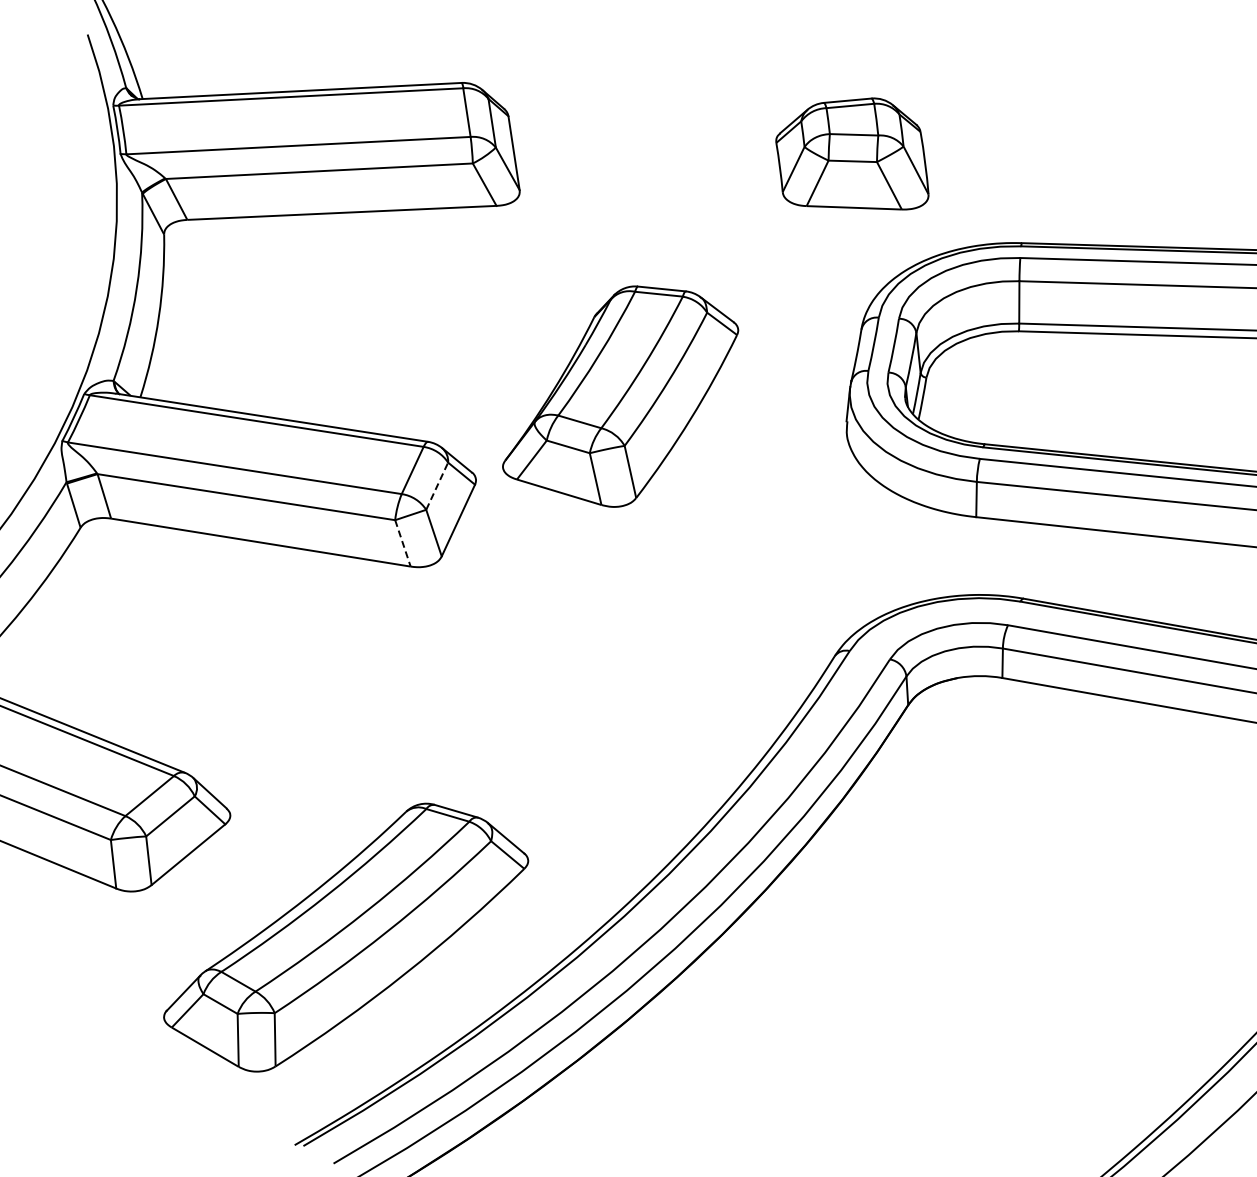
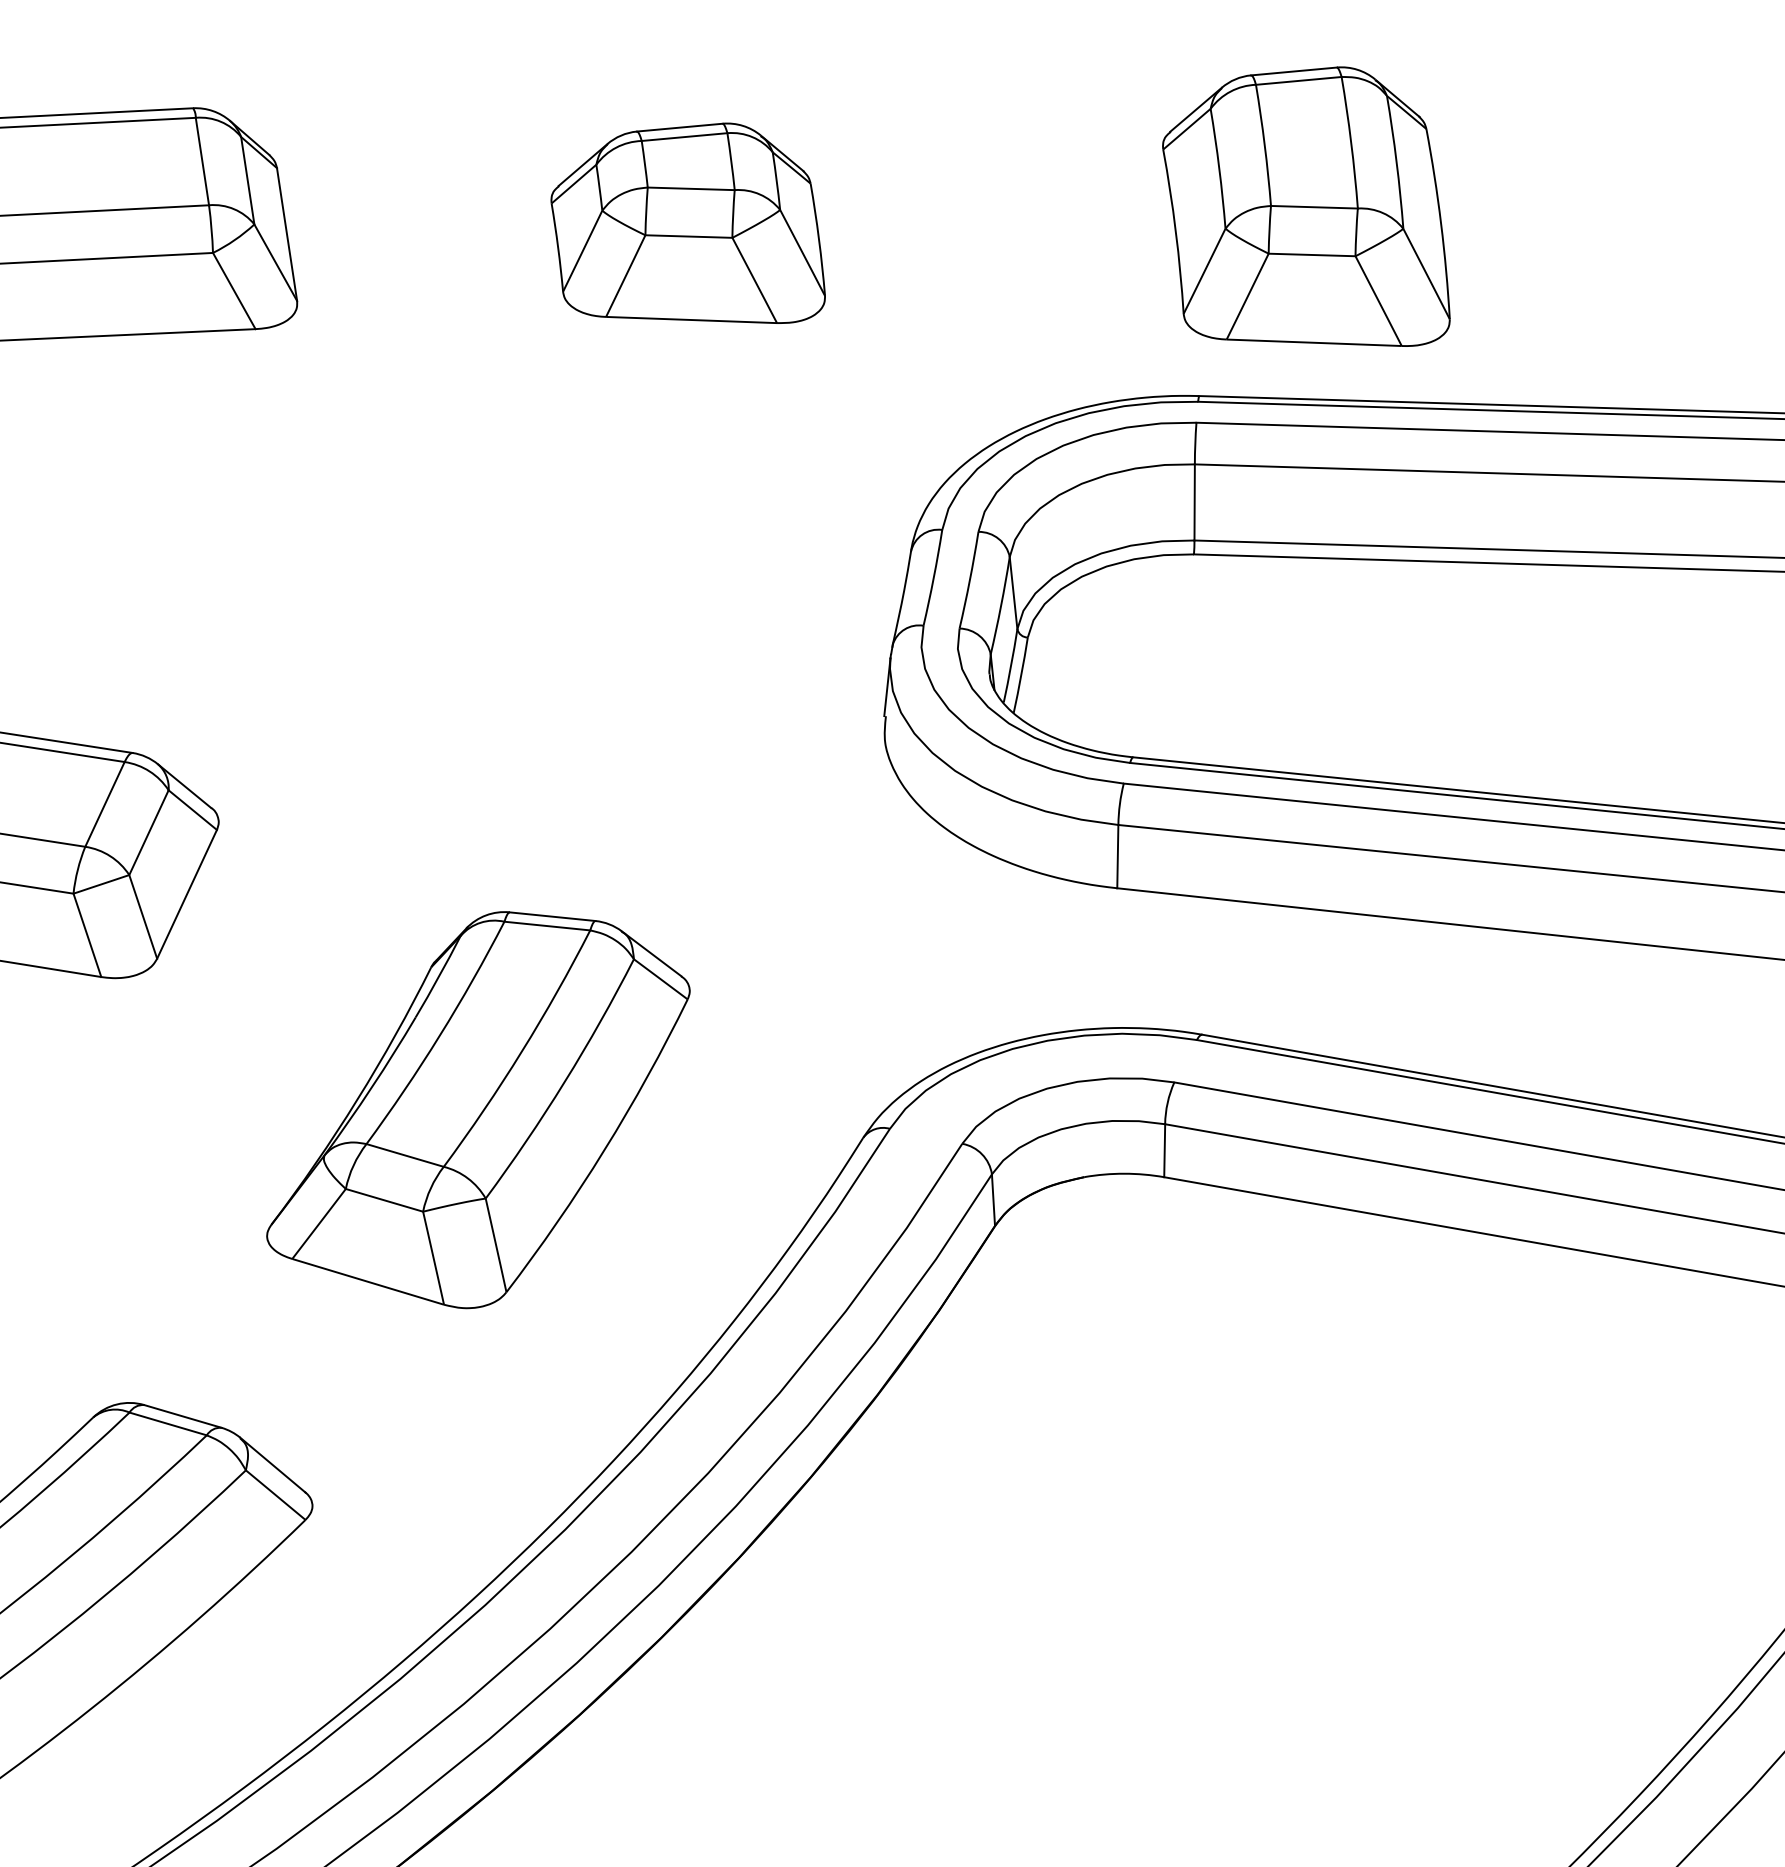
part: (1081, 137) -> (1306, 206), added
part: (852, 153) -> (688, 222), moved
part: (620, 396) -> (478, 1109), moved
line: (437, 485) -> (149, 831), dashed -> solid
line: (403, 543) -> (88, 935), dashed -> solid

